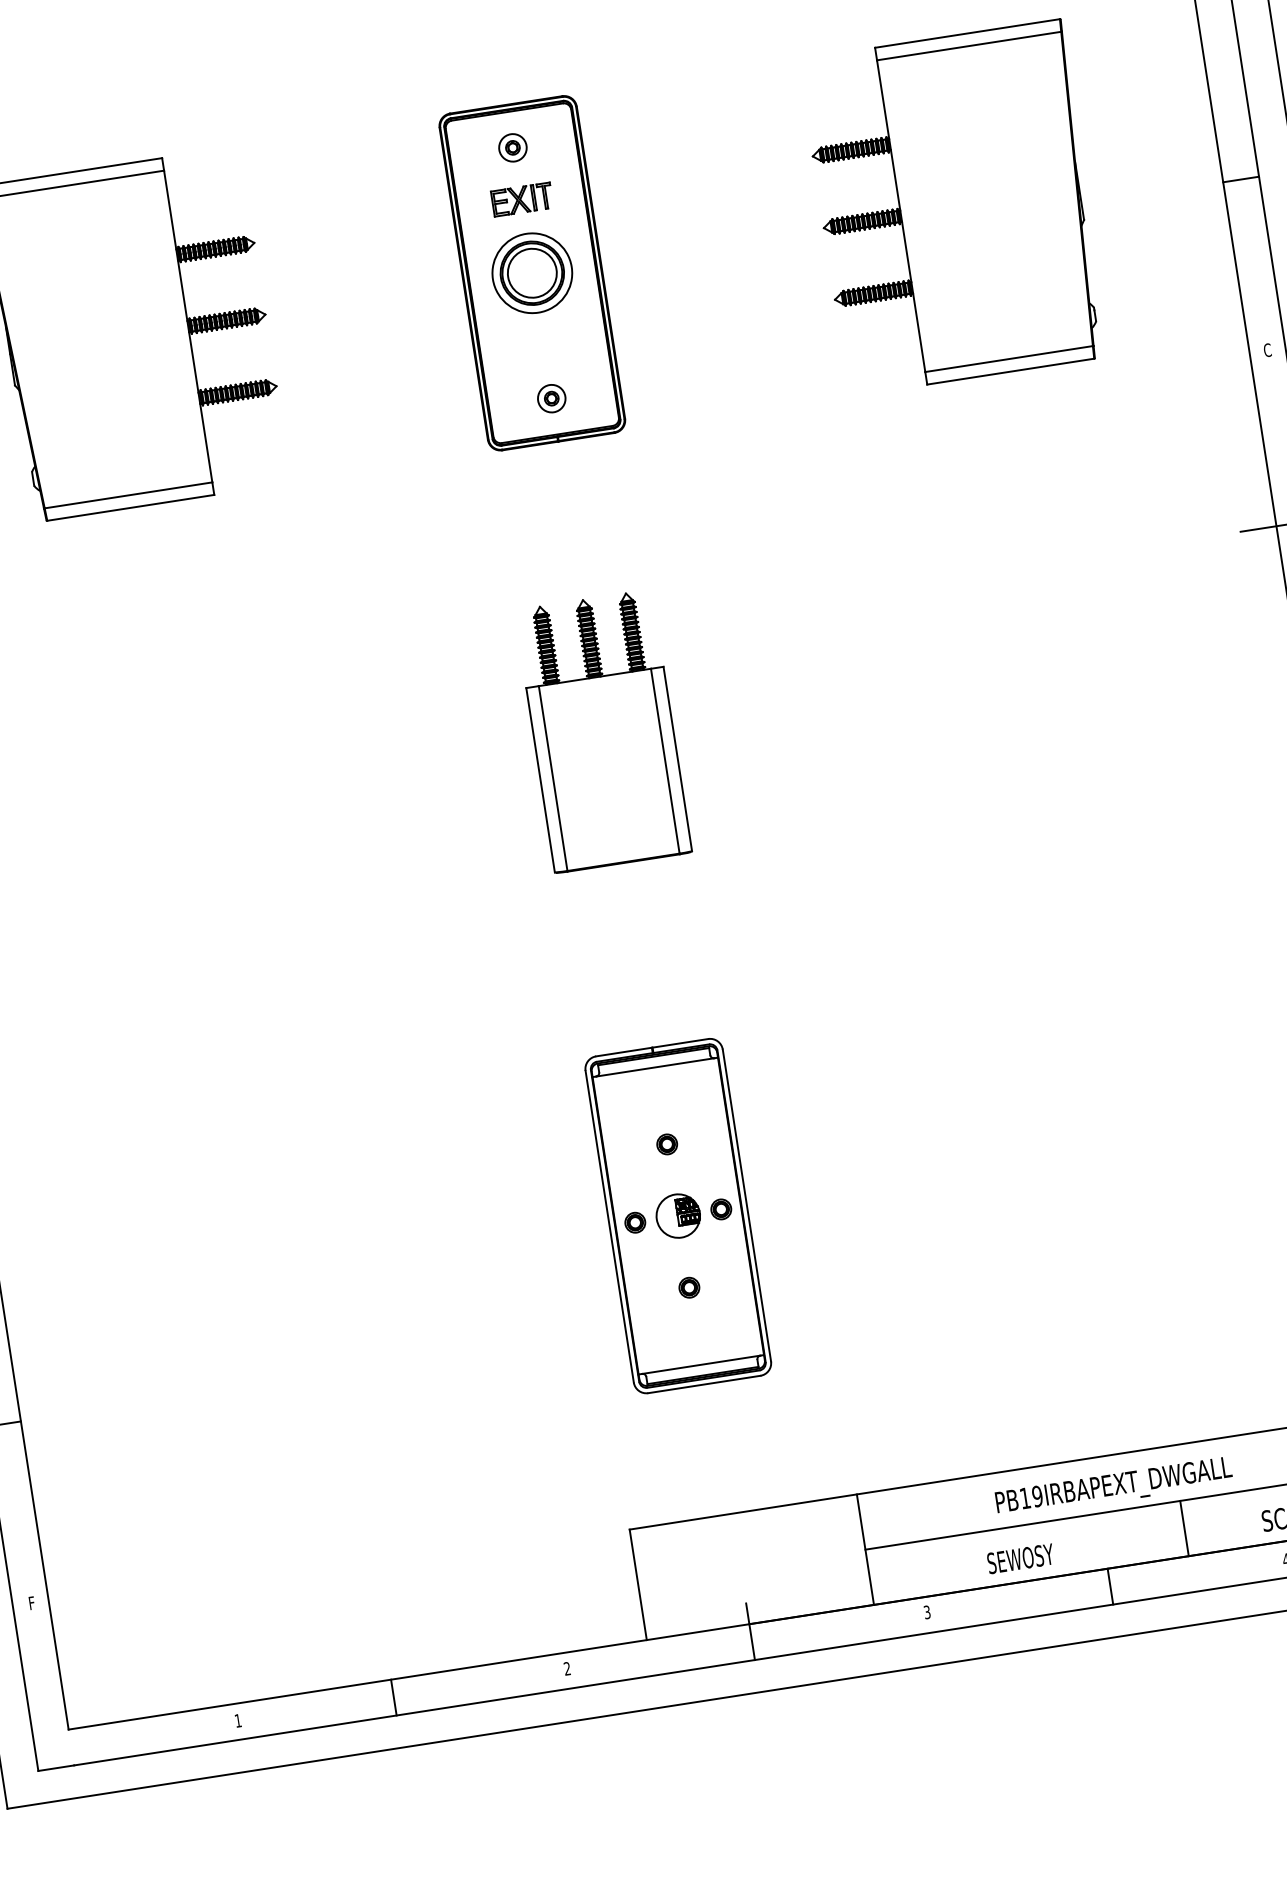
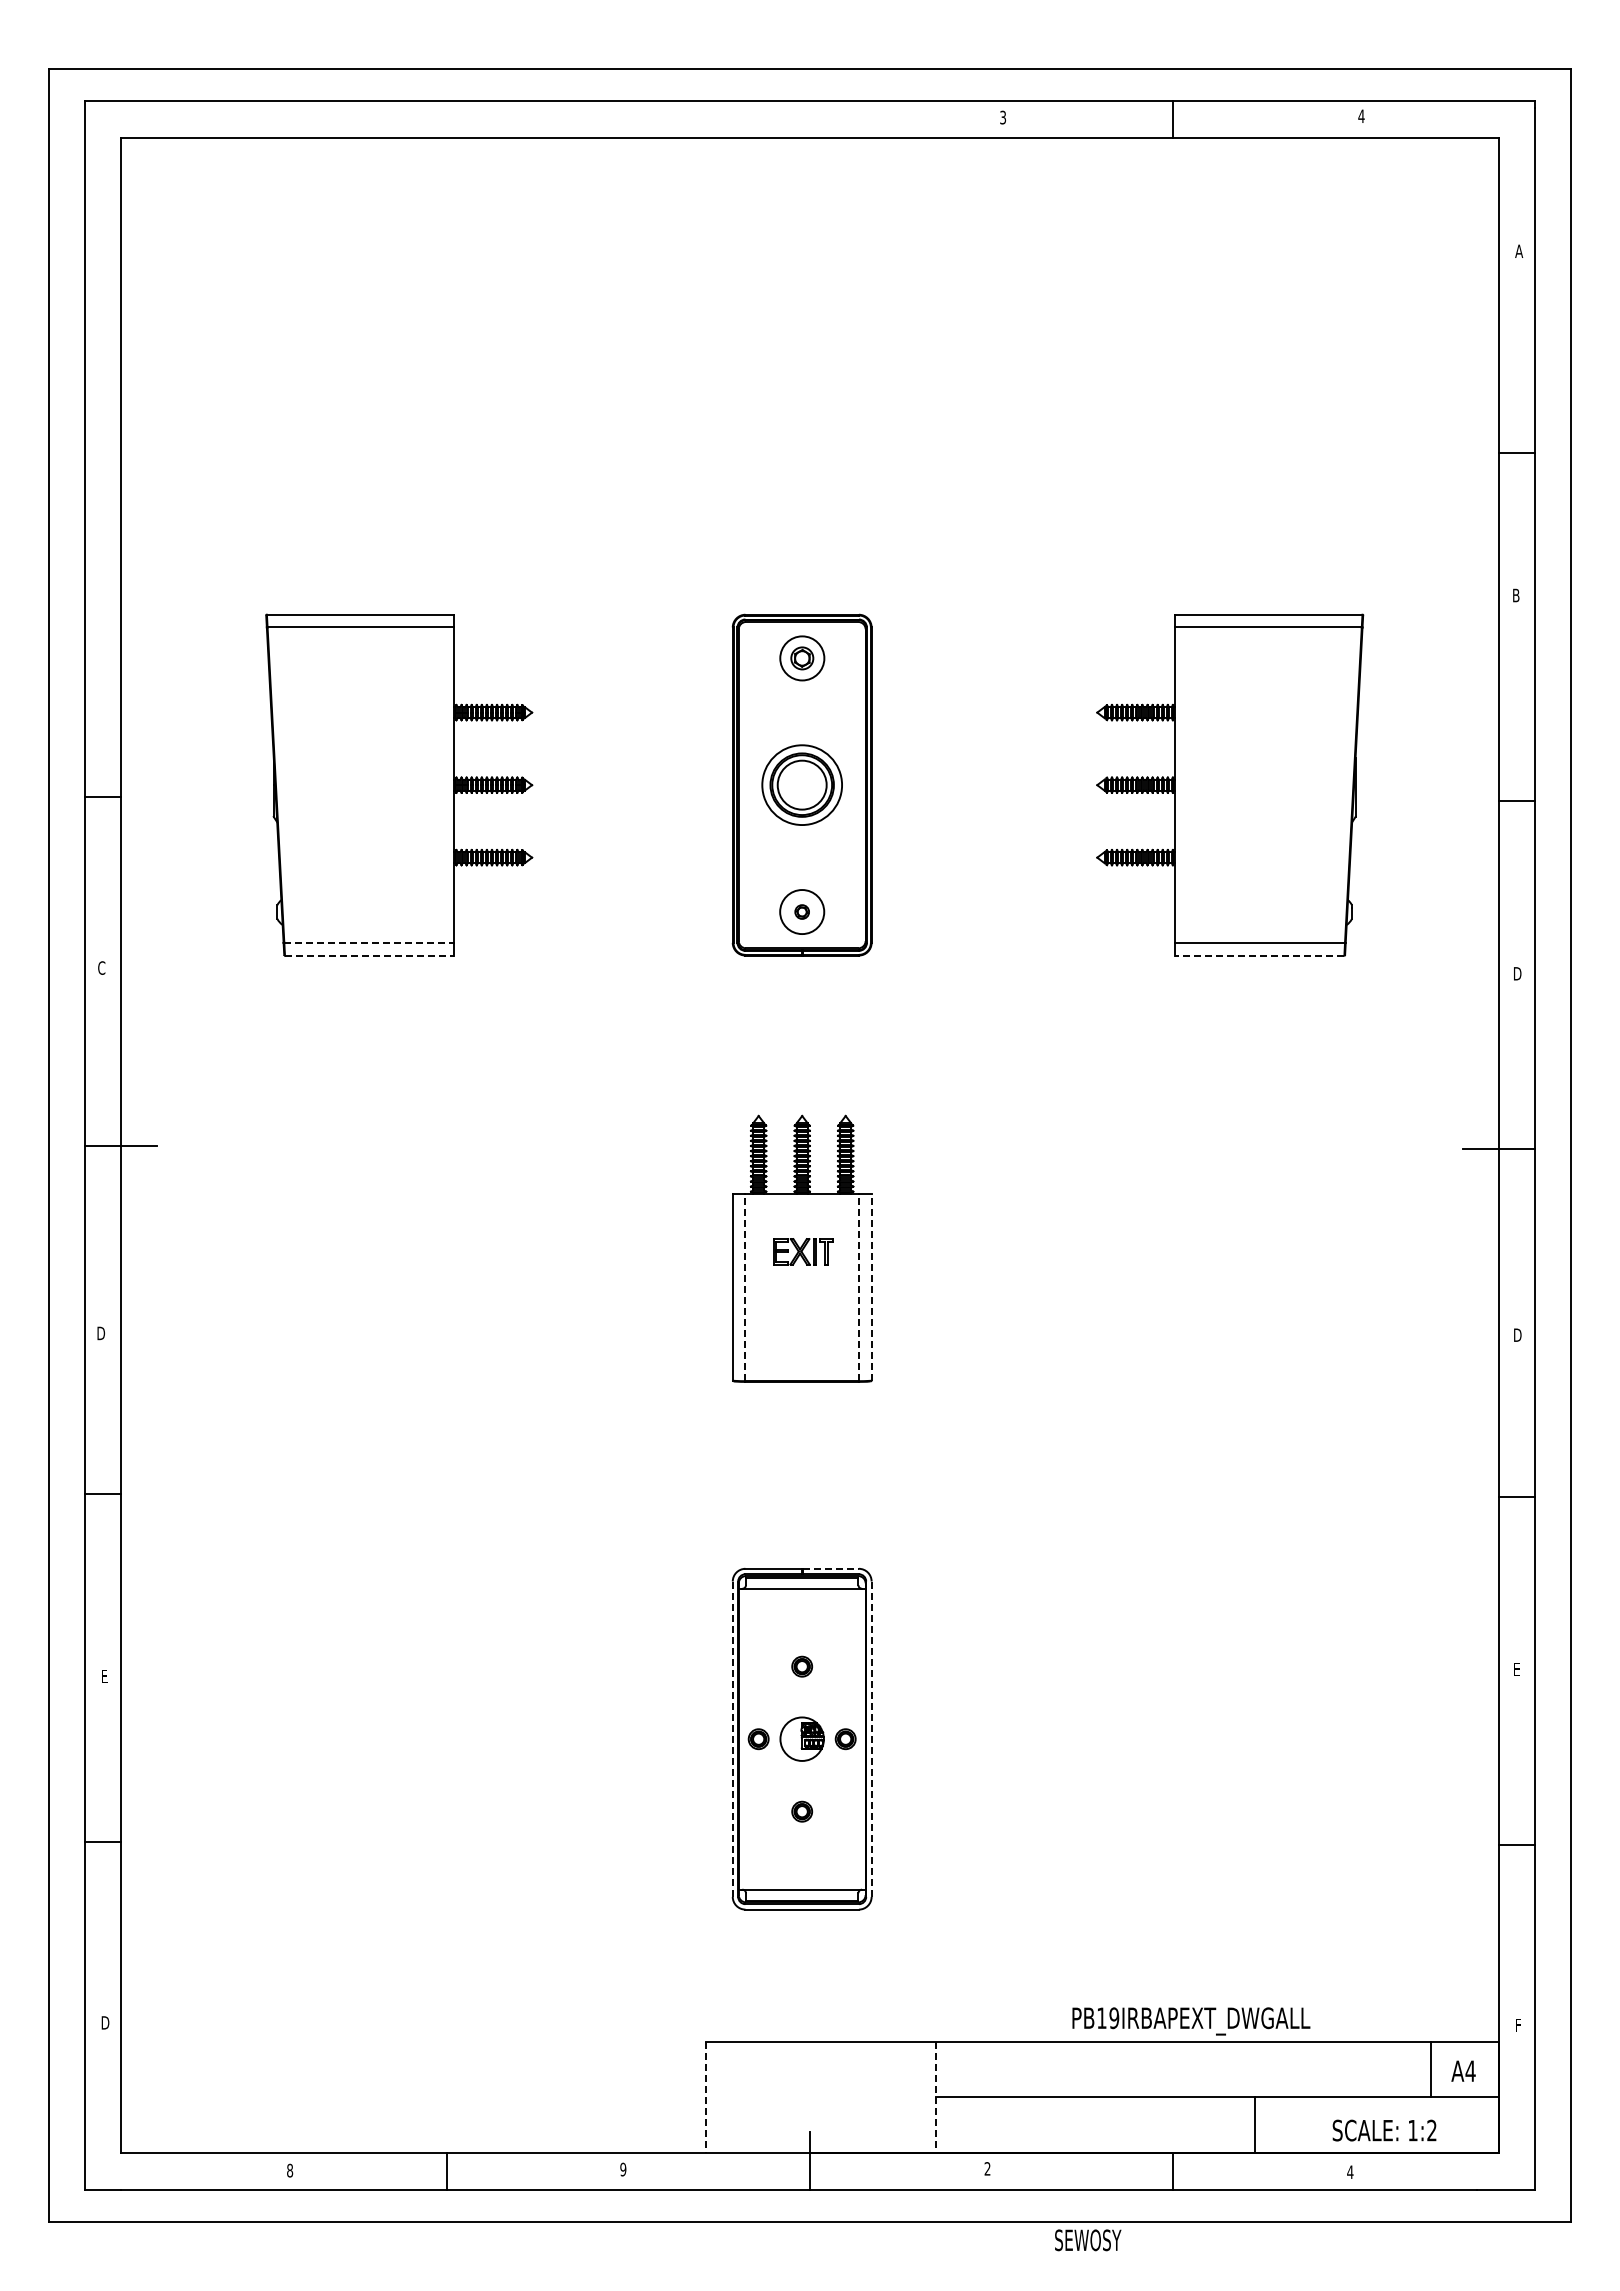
part: (512, 147) -> (801, 657), size x1.6
part: (522, 199) -> (803, 1251), moved
text: (1268, 349) -> (1517, 973), C -> D
line: (1010, 371) -> (1259, 955), solid -> dashed
circle: (550, 398) -> (801, 911), size x1.6
line: (128, 494) -> (369, 942), solid -> dashed
line: (130, 507) -> (369, 955), solid -> dashed
line: (677, 758) -> (871, 1286), solid -> dashed
line: (664, 761) -> (858, 1287), solid -> dashed
line: (553, 778) -> (745, 1287), solid -> dashed
line: (681, 1042) -> (831, 1568), solid -> dashed
line: (746, 1205) -> (871, 1739), solid -> dashed
line: (609, 1227) -> (732, 1739), solid -> dashed
text: (1114, 1487) -> (1191, 2021), moved
line: (865, 1549) -> (936, 2097), solid -> dashed
text: (1021, 1558) -> (1088, 2240), moved
line: (638, 1584) -> (706, 2097), solid -> dashed
text: (33, 1602) -> (105, 2022), F -> D
text: (927, 1611) -> (987, 2168), 3 -> 2
text: (567, 1668) -> (623, 2169), 2 -> 9
text: (238, 1720) -> (290, 2170), 1 -> 8

